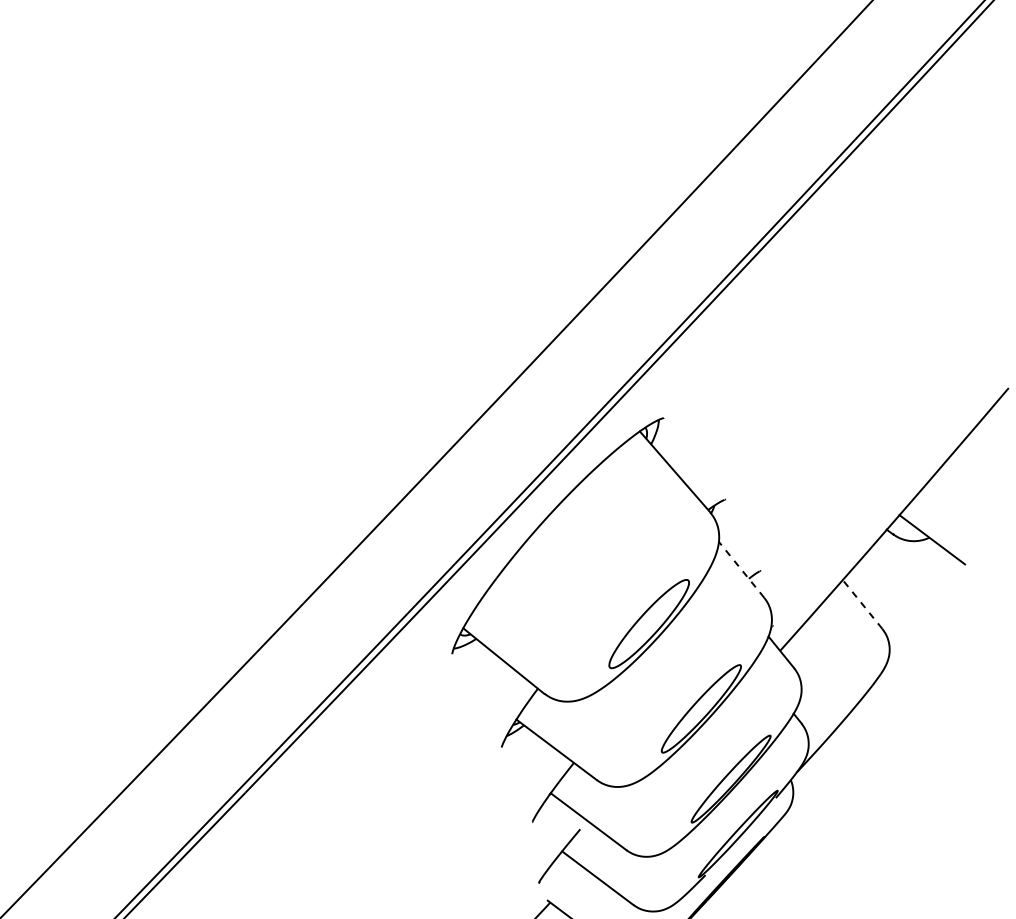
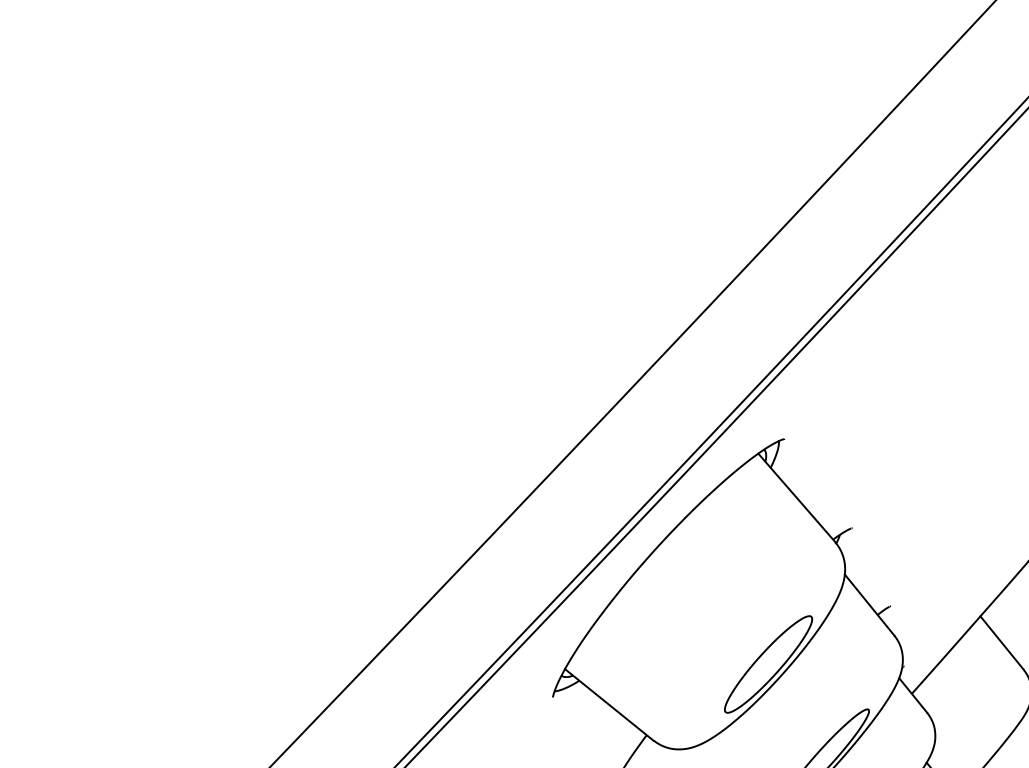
line: (741, 569) -> (869, 604), dashed -> solid
line: (862, 604) -> (1001, 643), dashed -> solid

